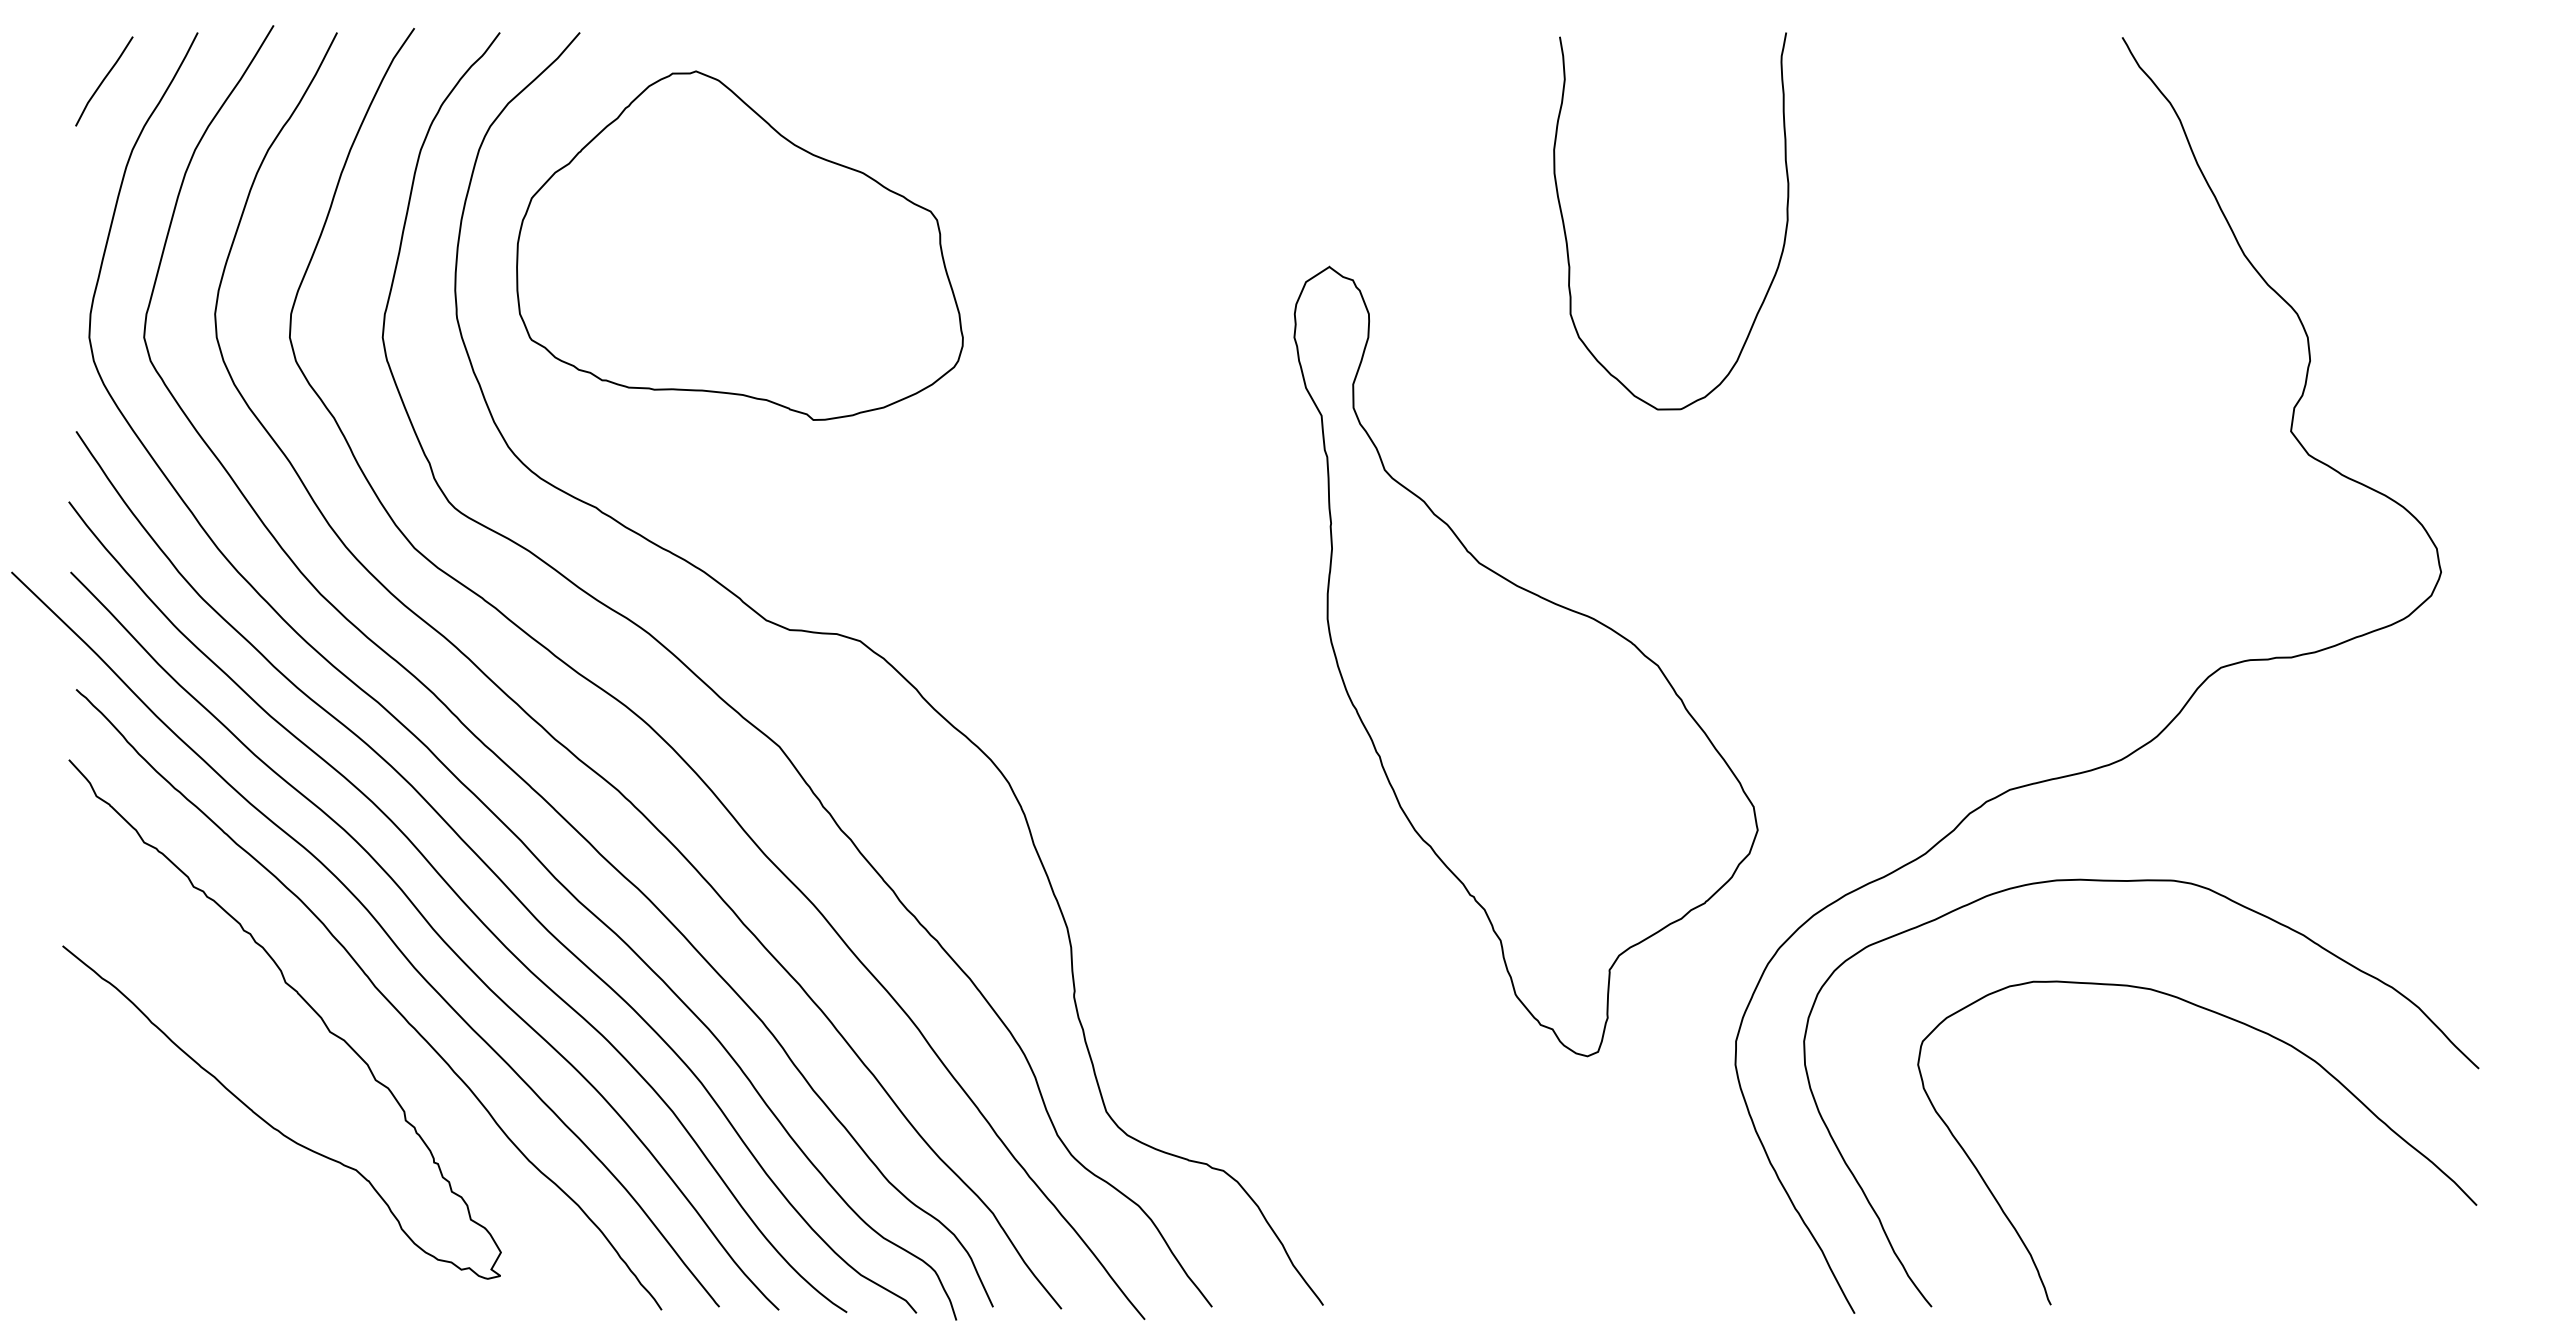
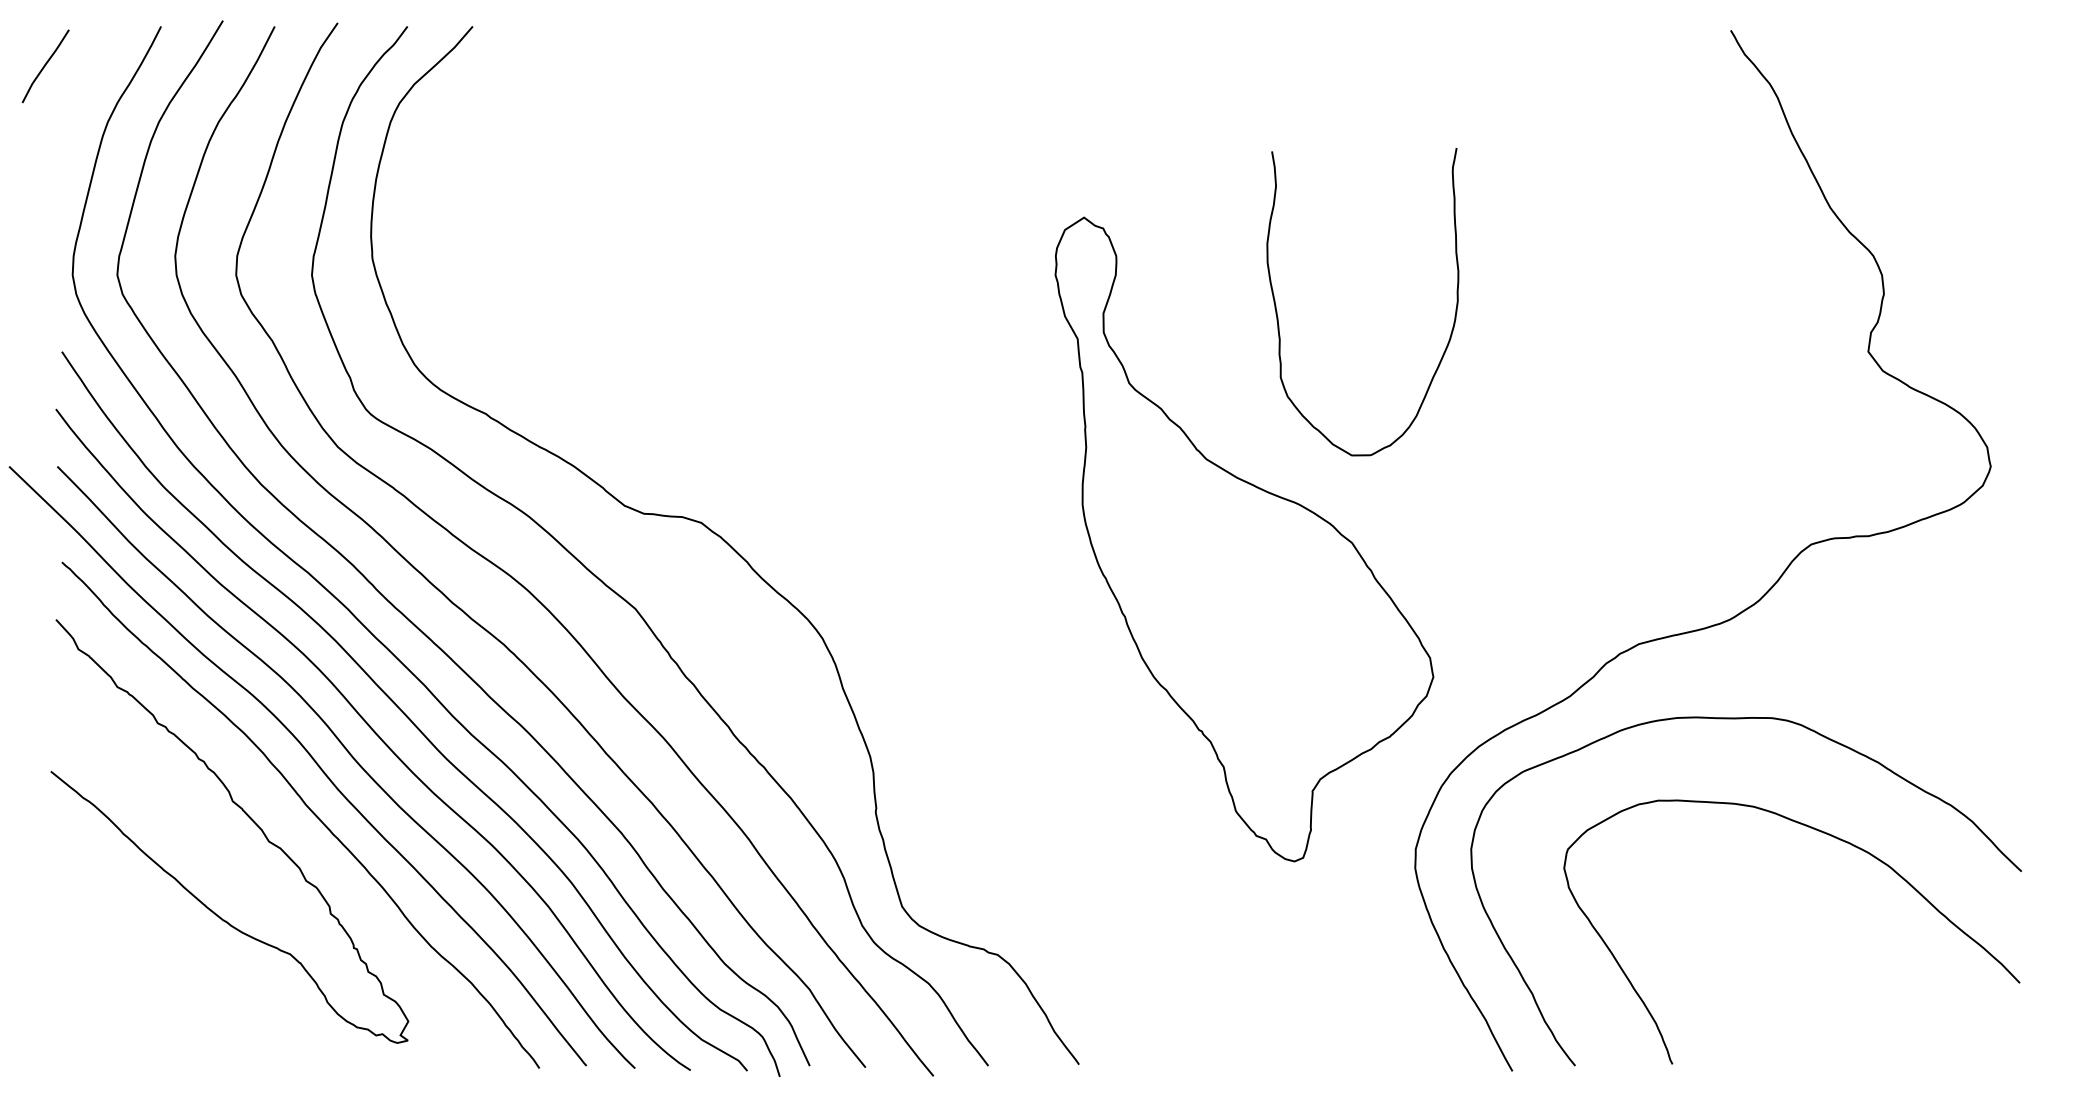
curve: (104, 80) -> (45, 65), moved
curve: (1567, 239) -> (1278, 316), moved
part: (739, 245) -> (602, 200), removed

